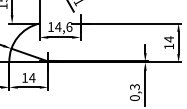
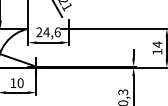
text: (50, 26) -> (38, 31), 14,6 -> 24,6
text: (32, 77) -> (20, 82), 14 -> 10

